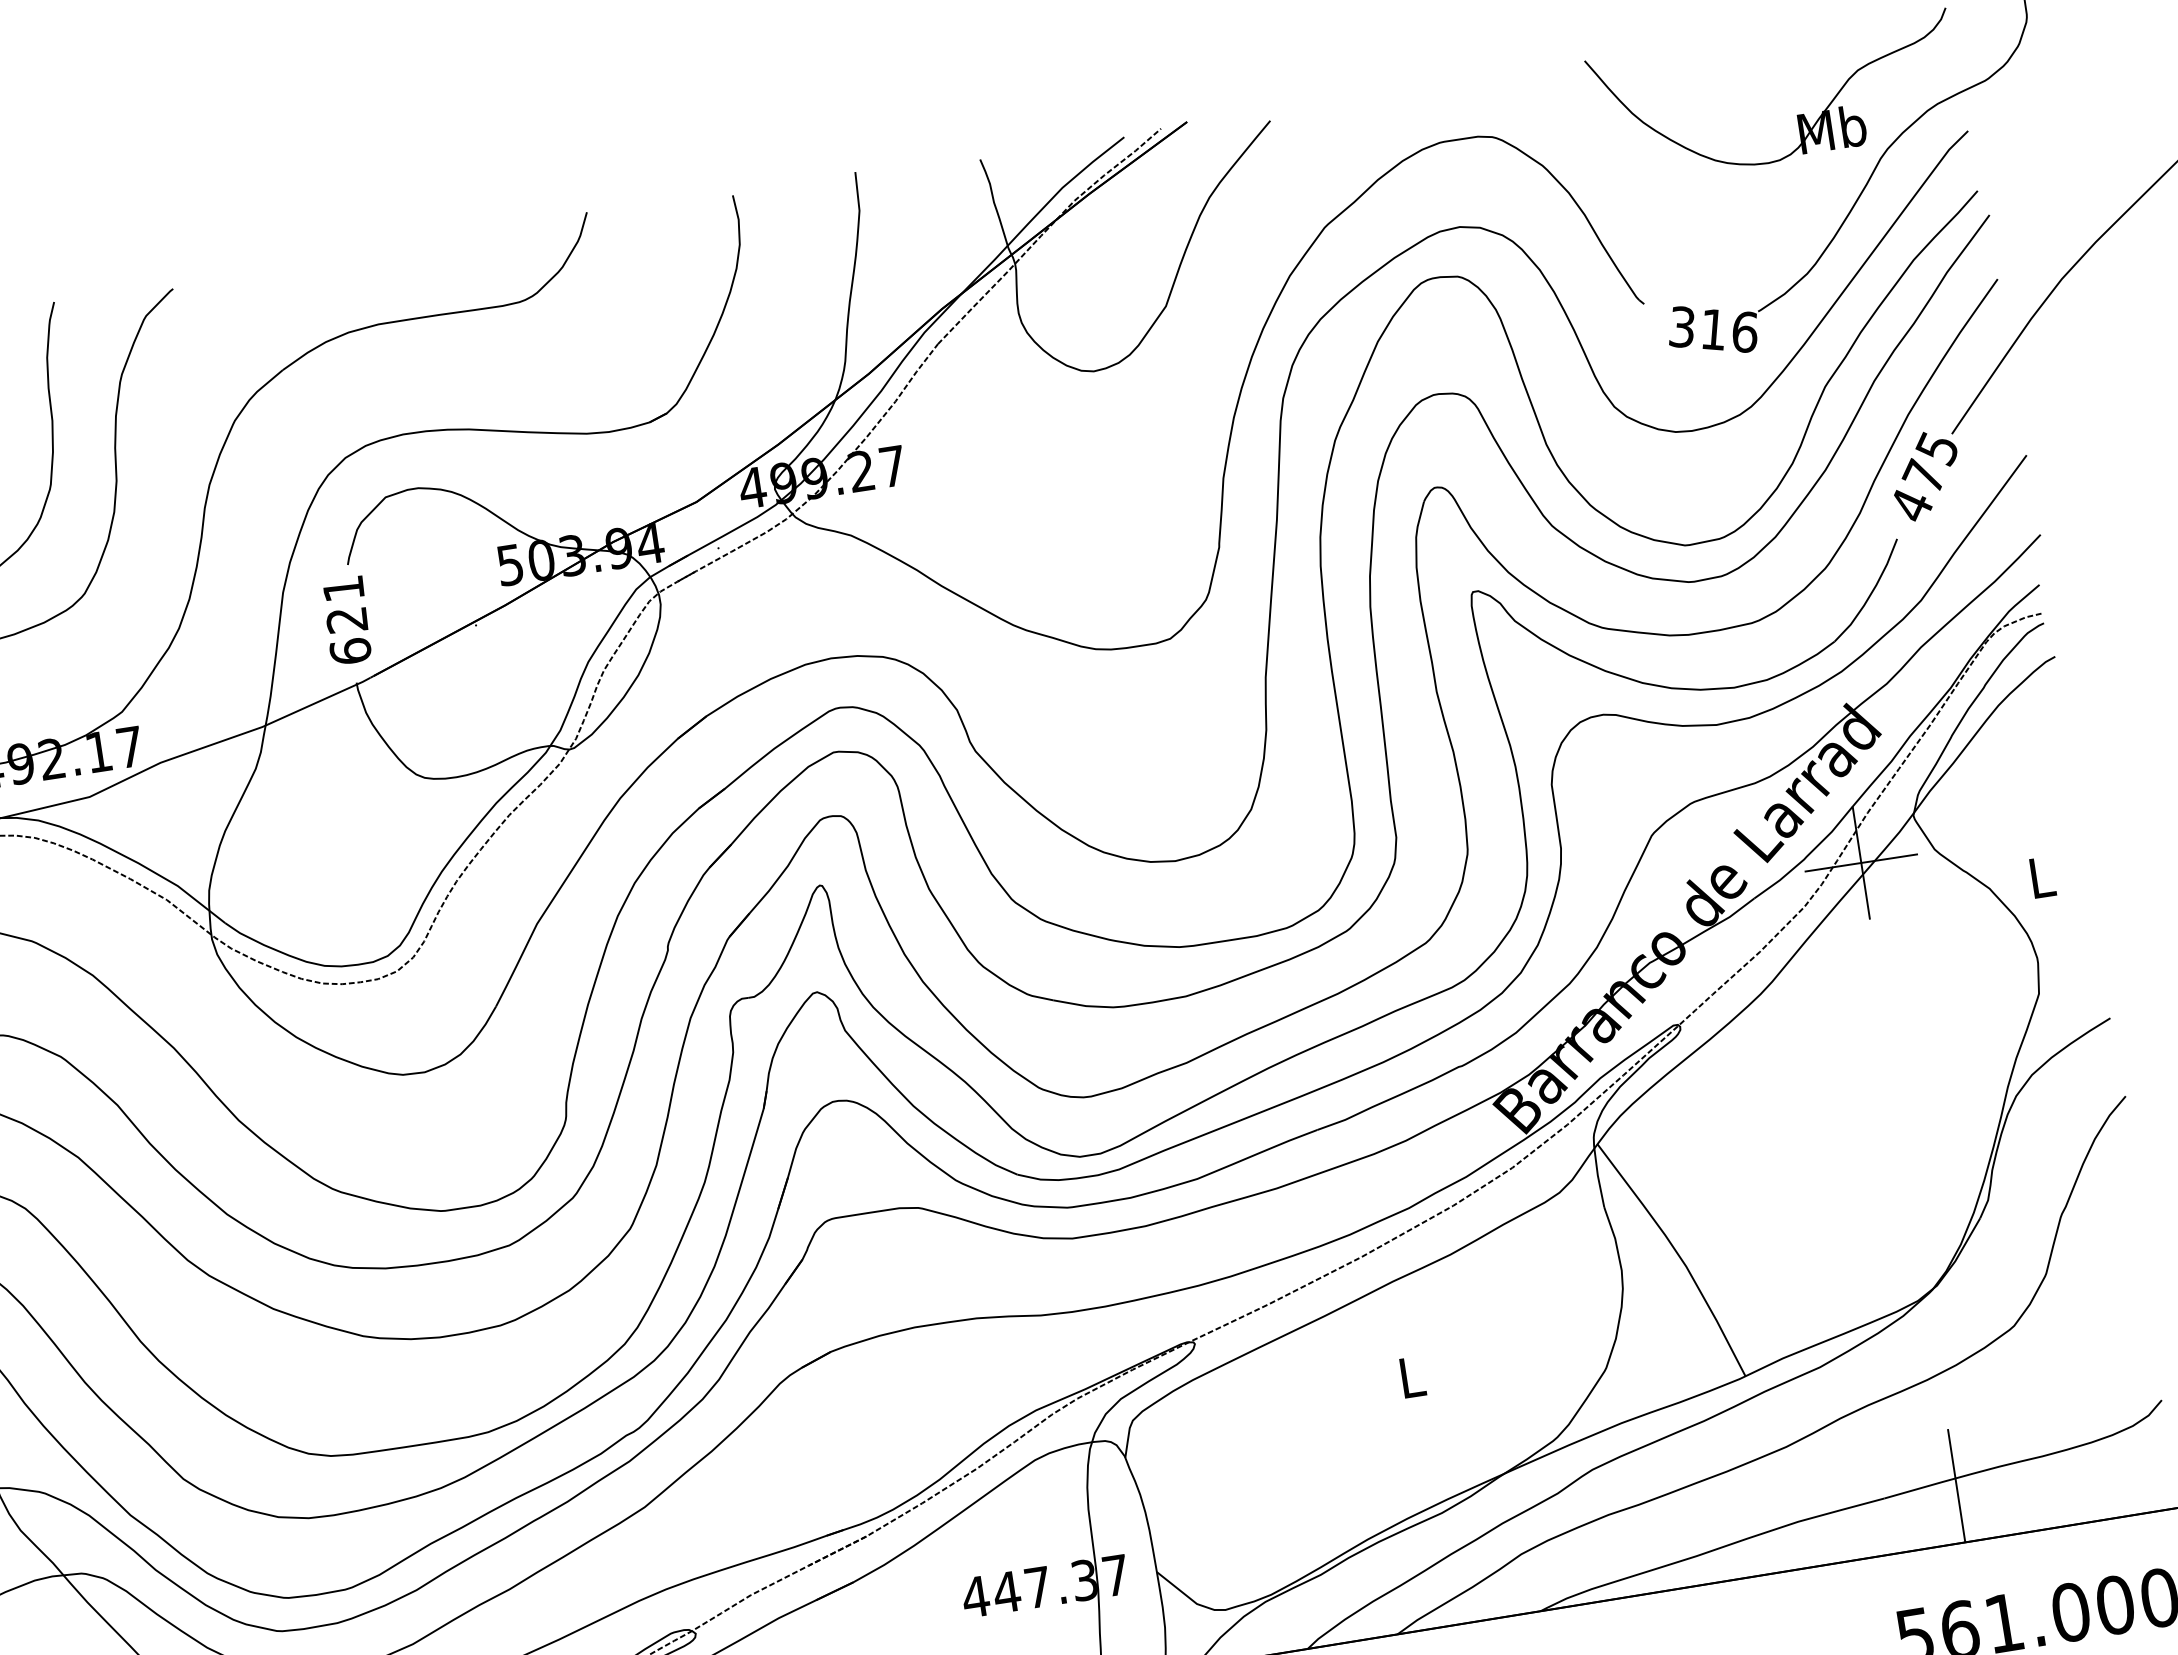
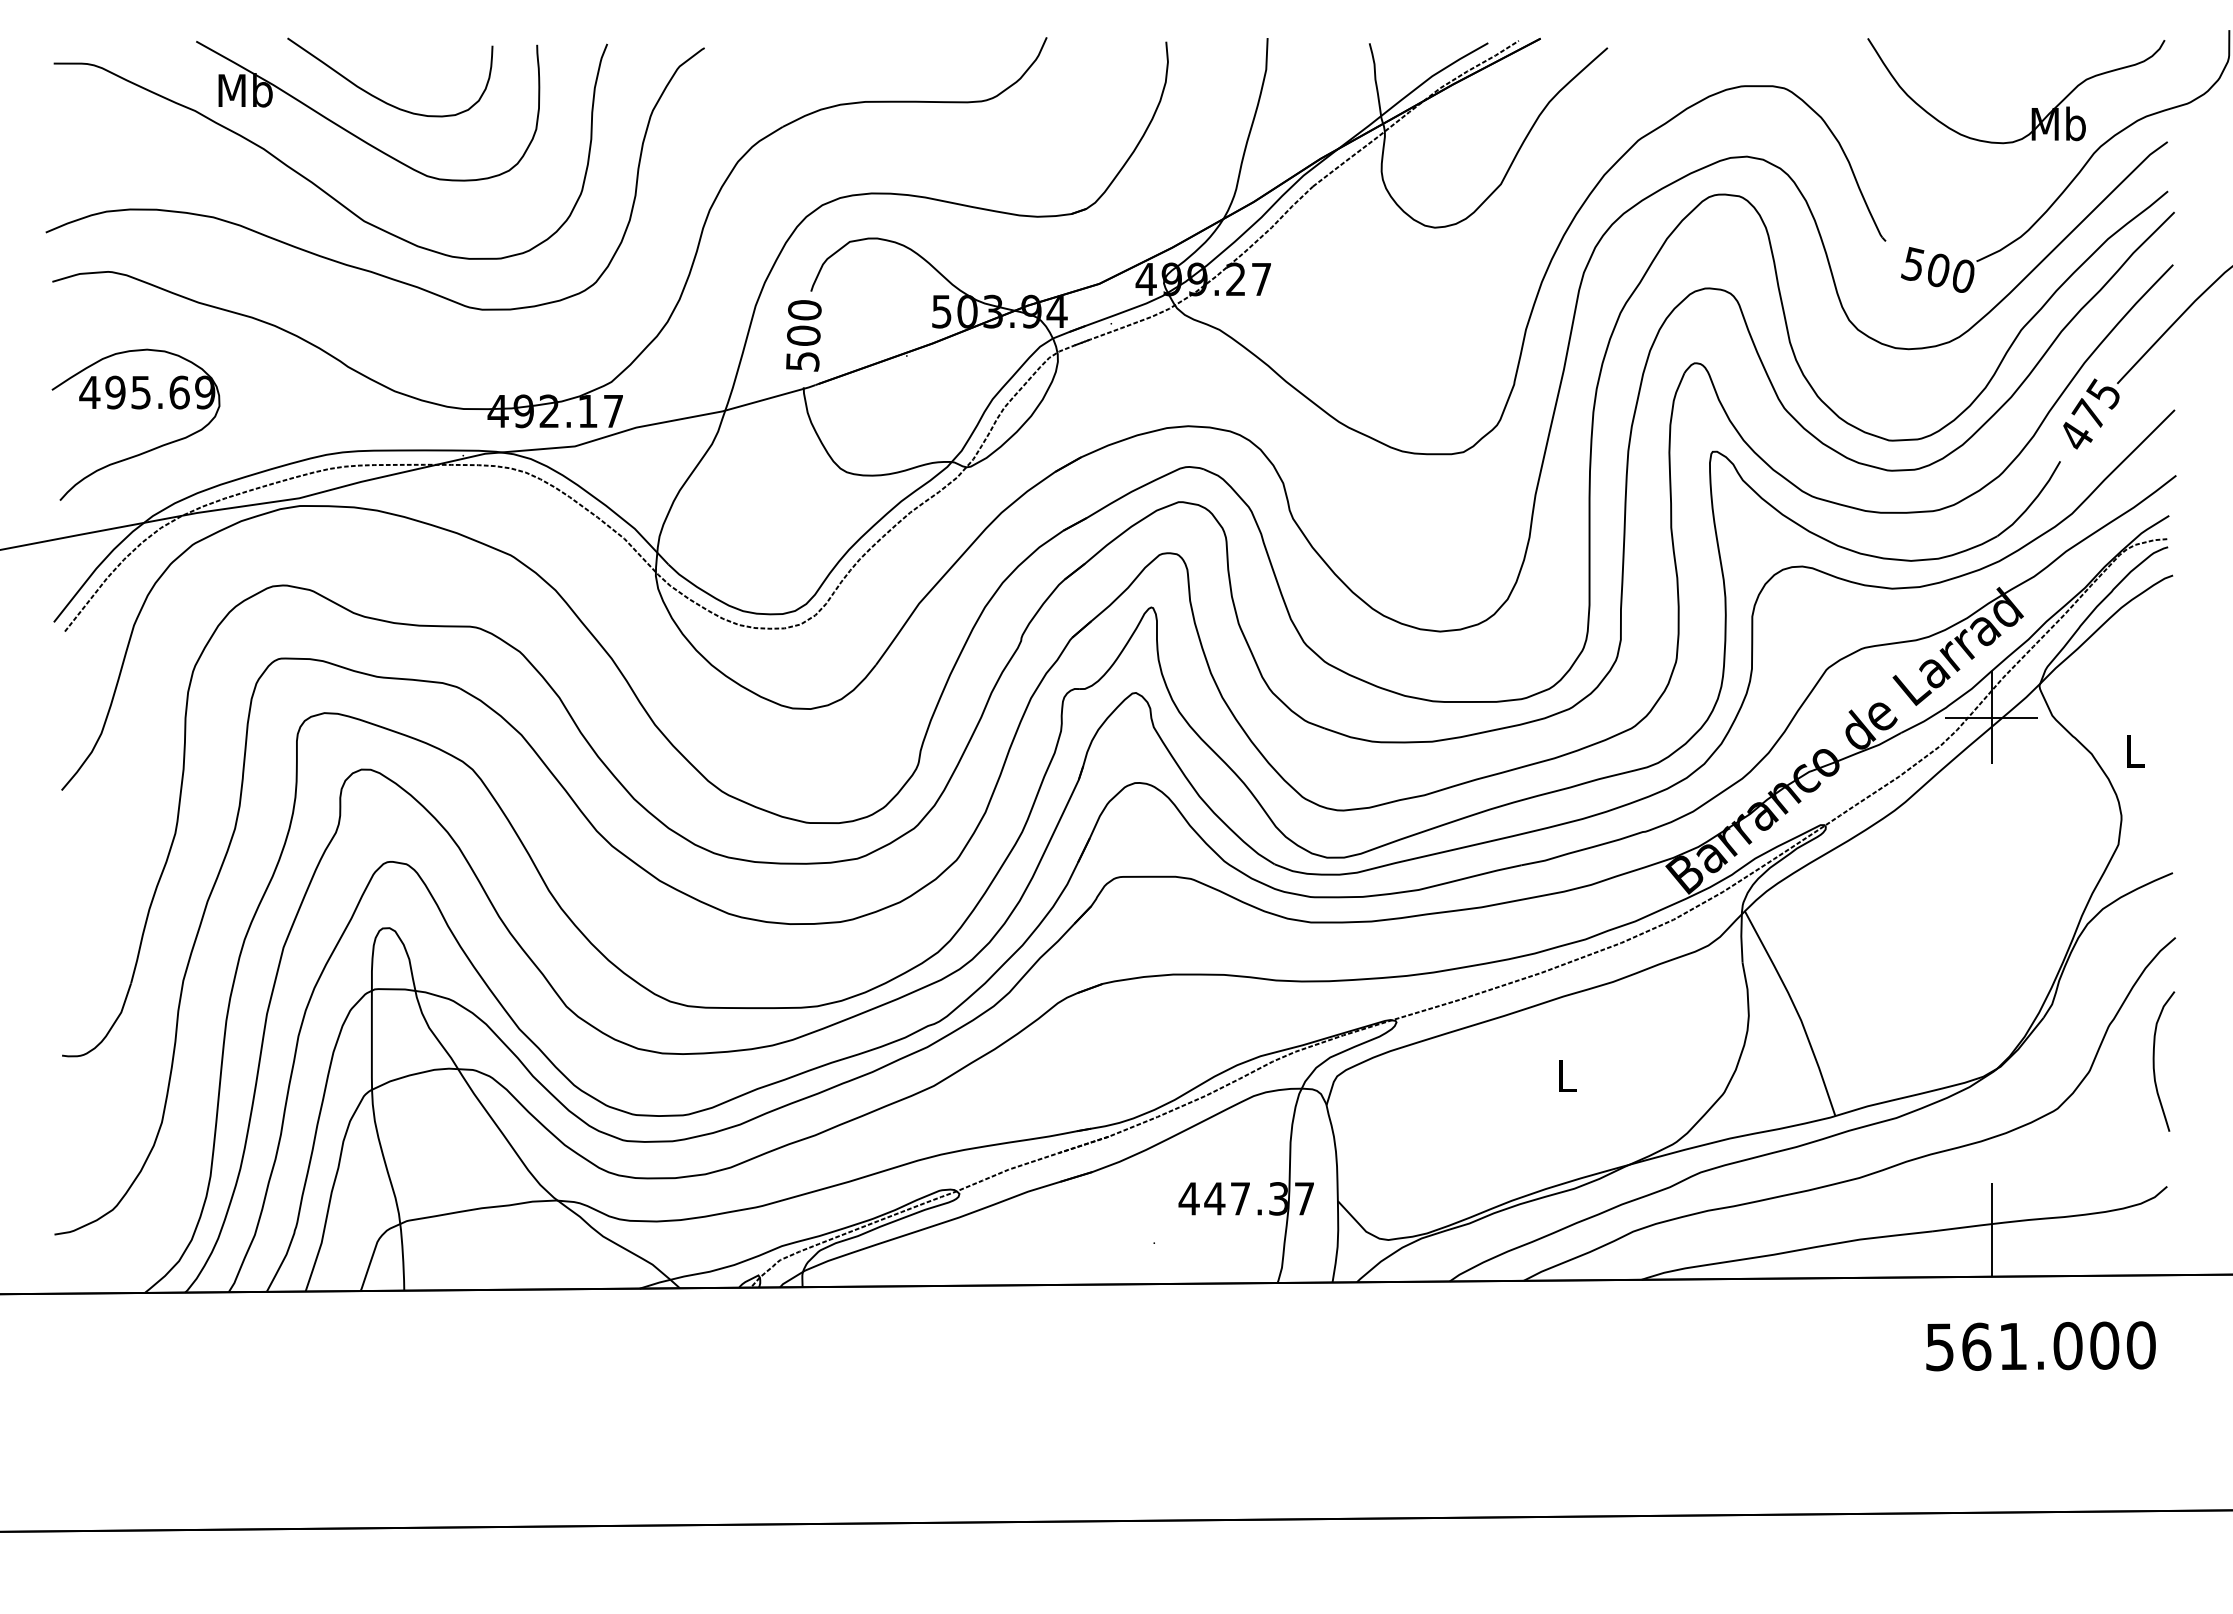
text: (1713, 328) -> (1938, 269), 316 -> 500
text: (346, 619) -> (803, 335), 621 -> 500
curve: (2123, 1250) -> (2154, 1061), added

